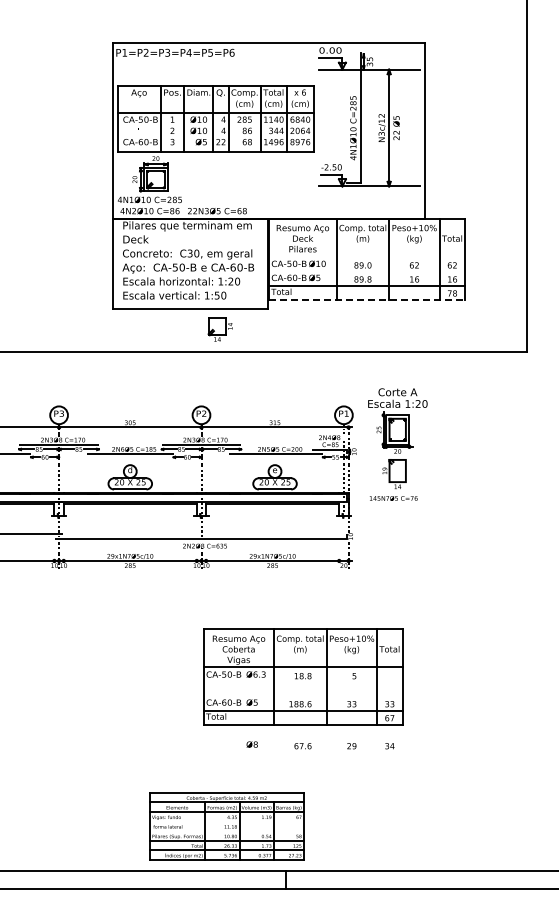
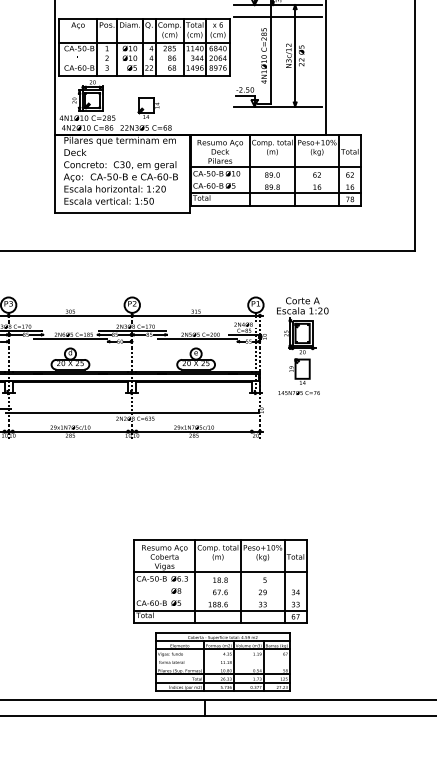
line: (369, 83) -> (278, 17), added
line: (366, 256) -> (275, 167), added
line: (367, 300) -> (276, 205), dashed -> solid
part: (219, 329) -> (147, 108), moved
part: (397, 444) -> (302, 346), moved
part: (303, 676) -> (220, 580), moved
part: (226, 826) -> (222, 662), moved

